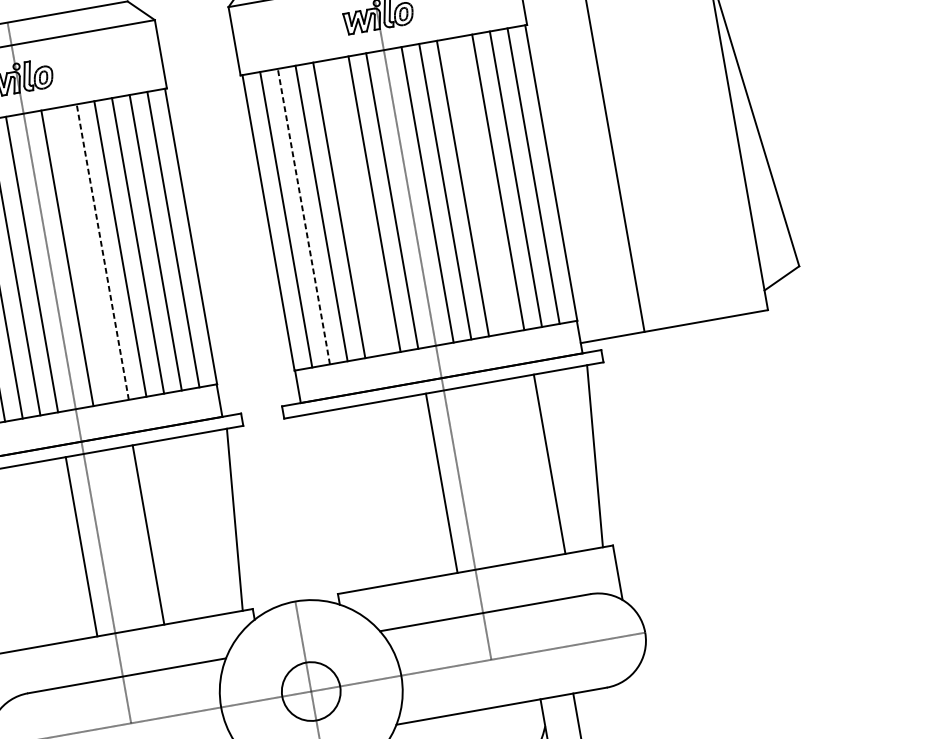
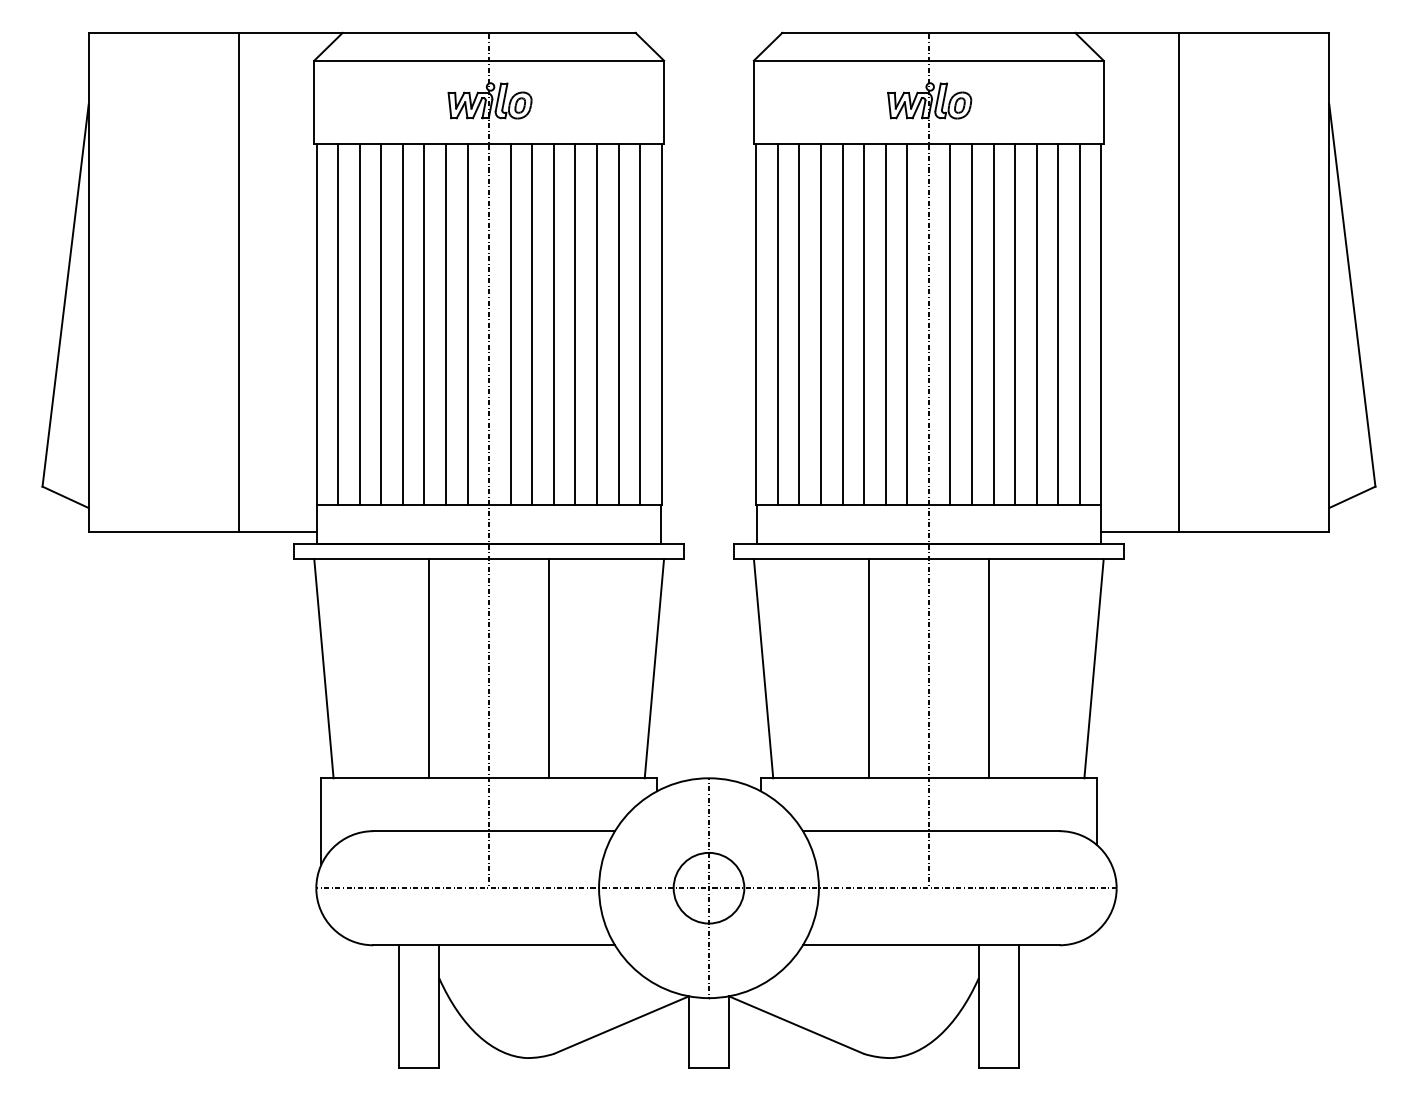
line: (480, 185) -> (1015, 324), added
line: (357, 207) -> (864, 324), added
line: (303, 215) -> (799, 323), dashed -> solid
line: (102, 251) -> (553, 323), dashed -> solid
line: (85, 255) -> (532, 324), added
line: (549, 463) -> (988, 668), moved
line: (441, 483) -> (868, 668), moved
line: (324, 503) -> (763, 668), added
line: (81, 546) -> (429, 668), moved

